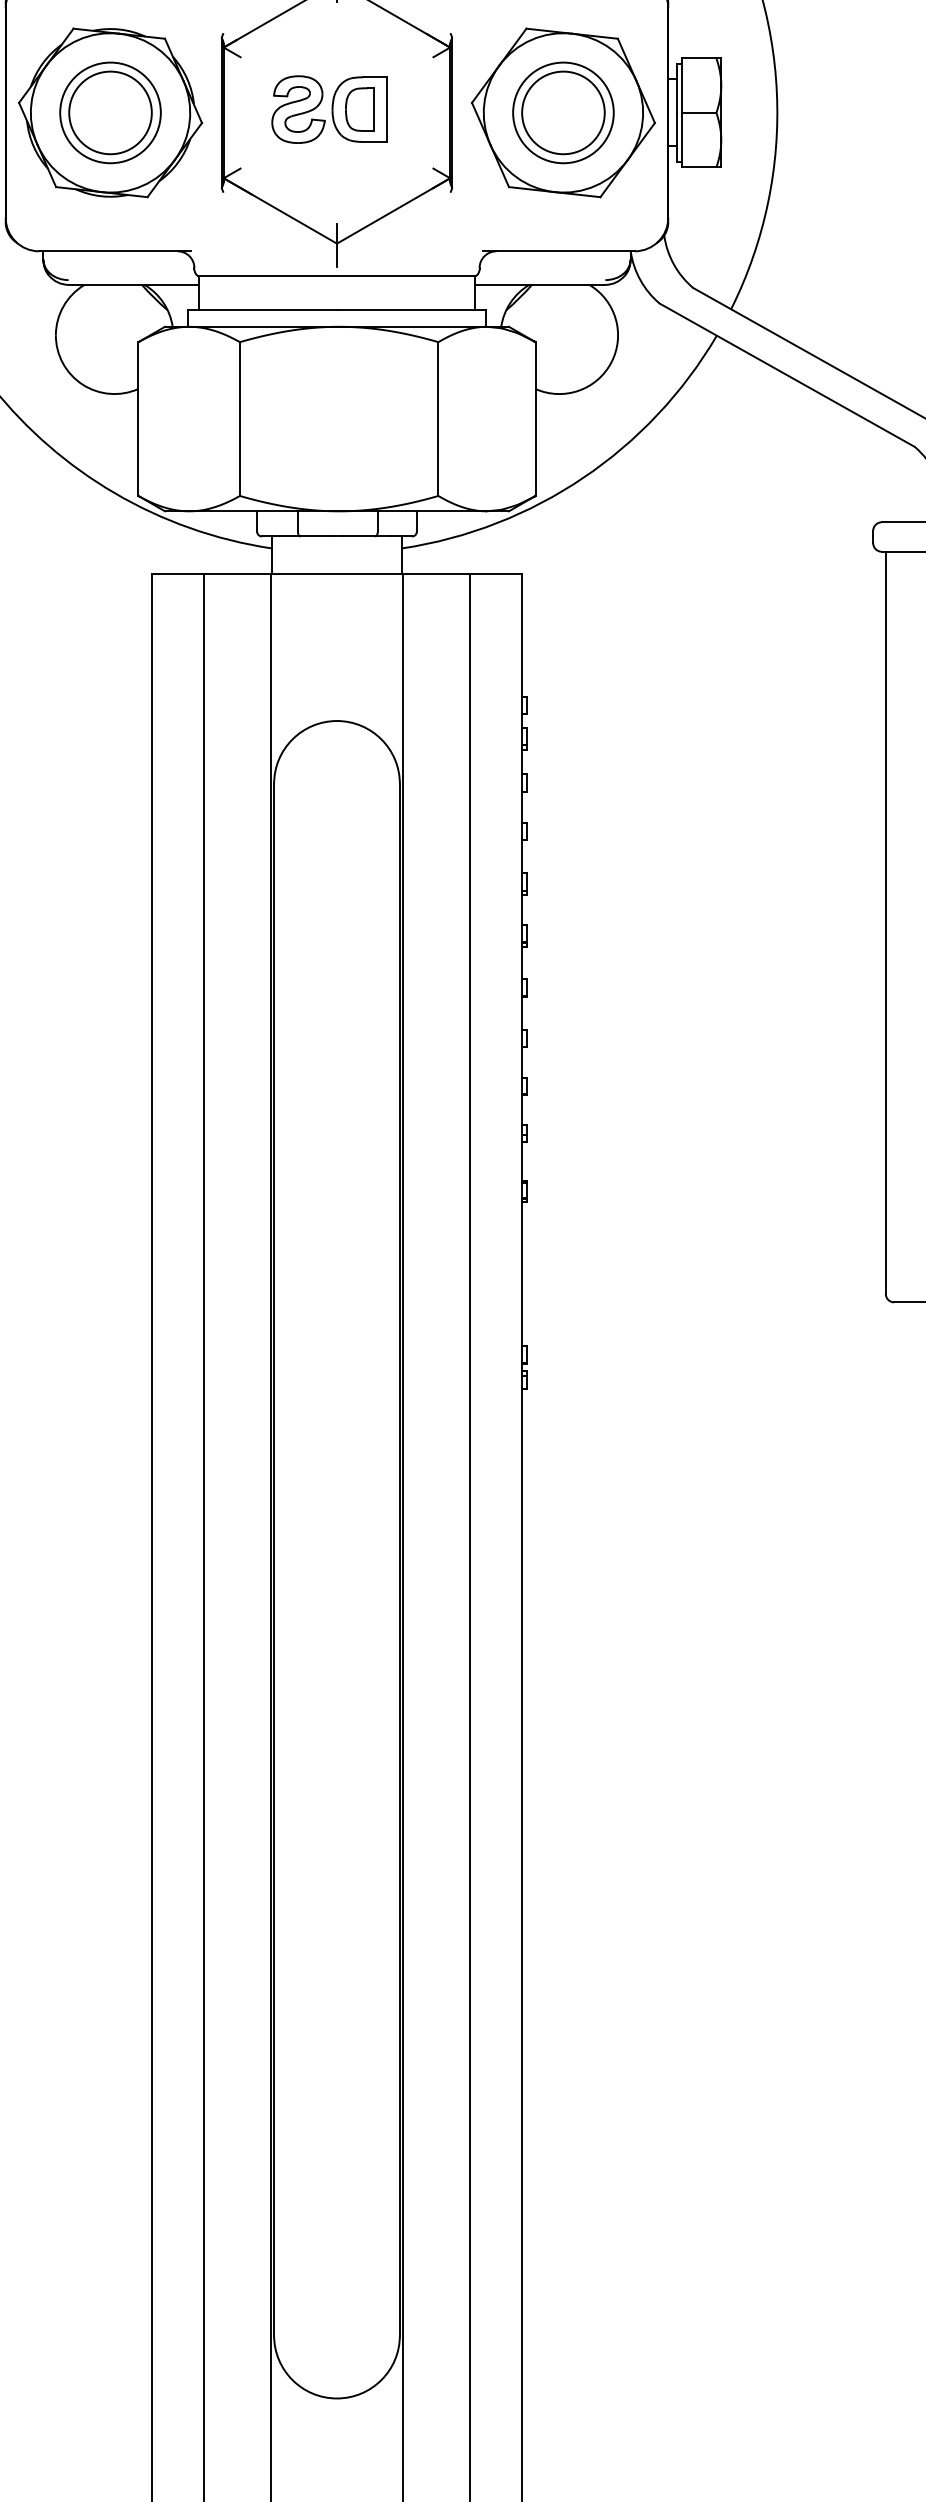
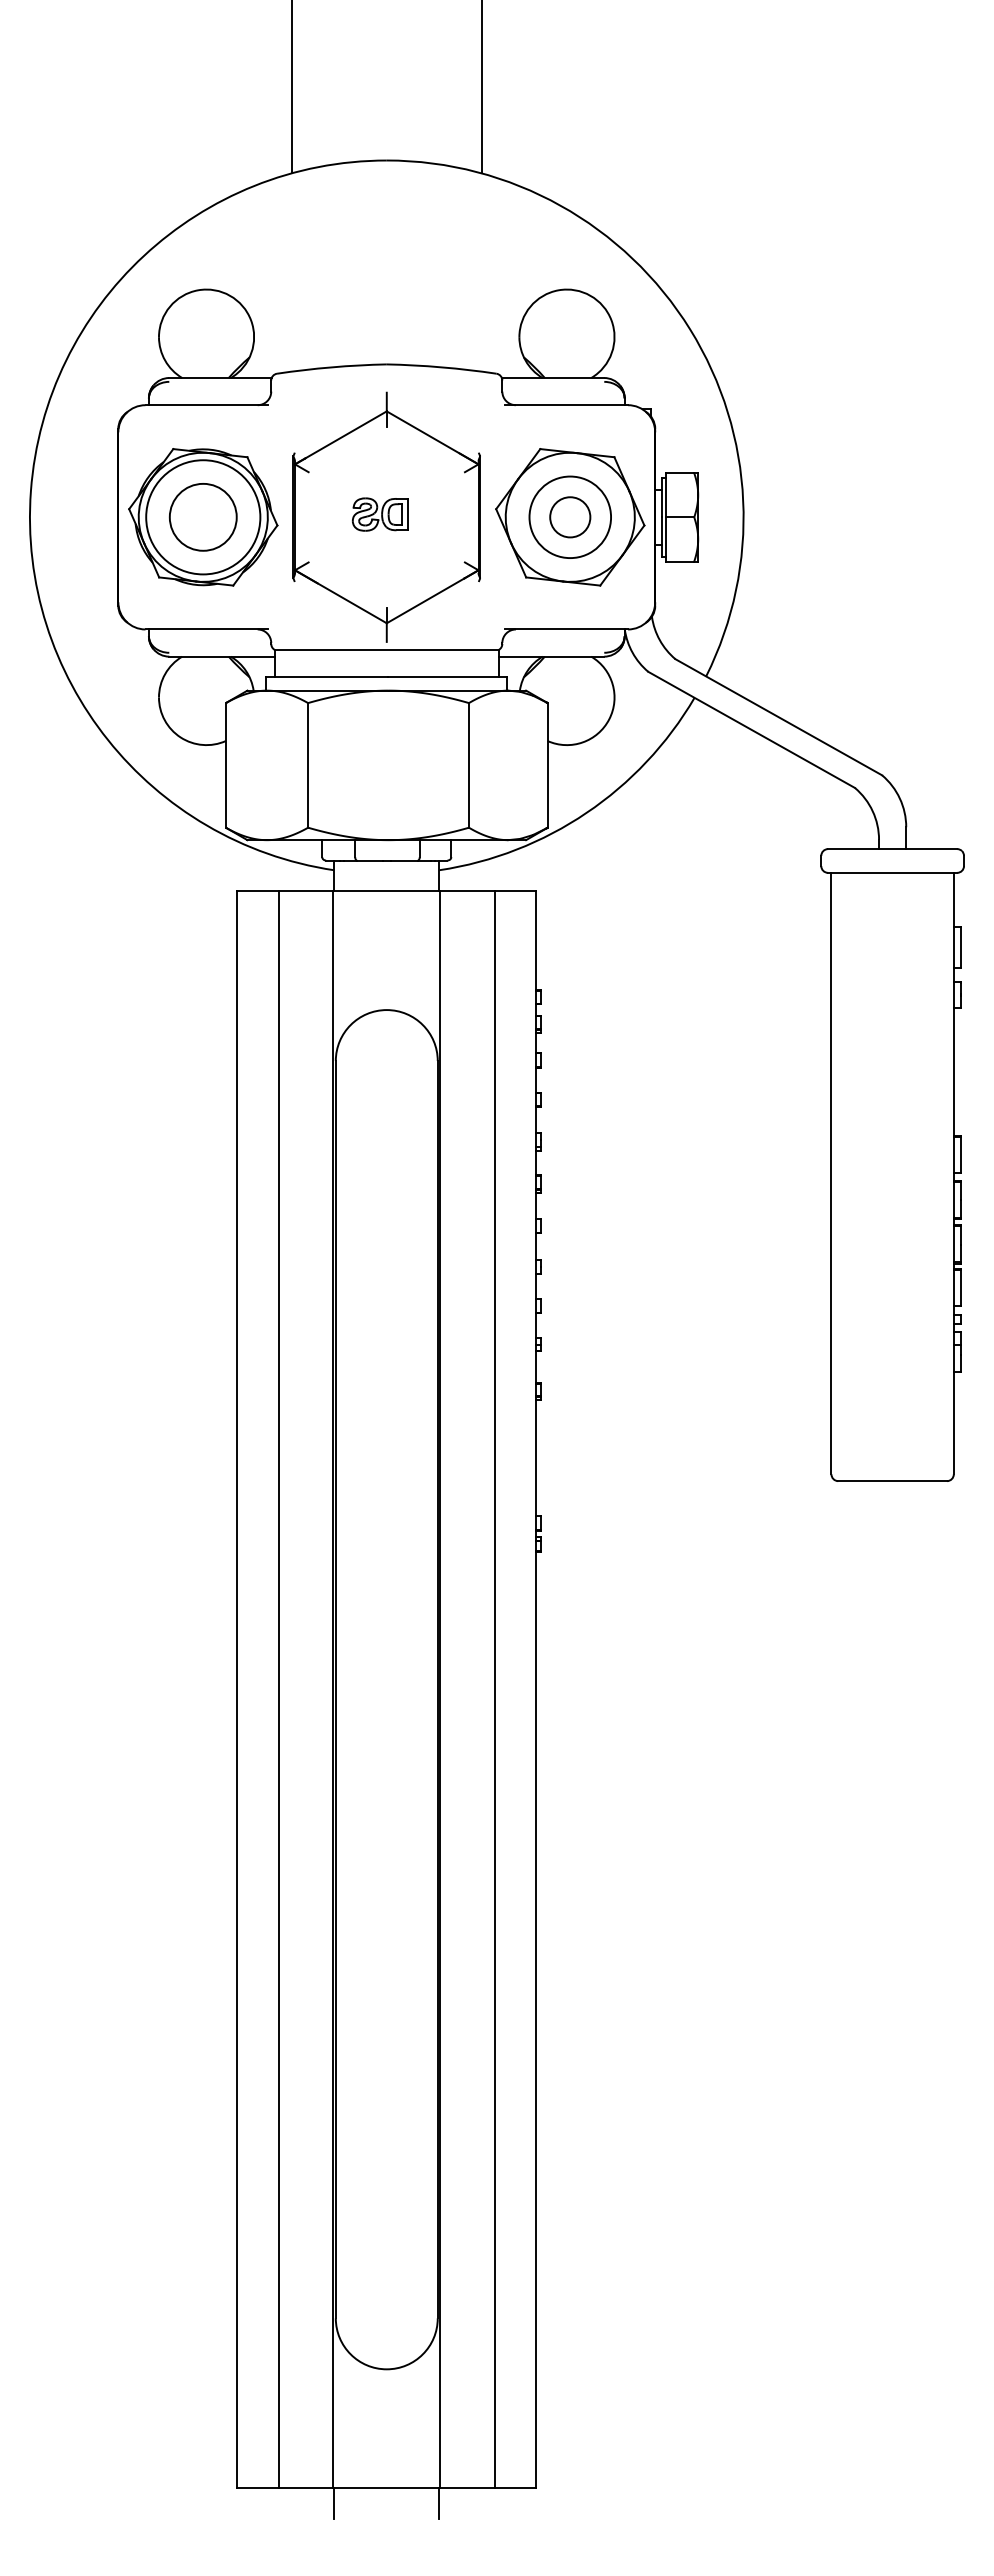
part: (329, 109) -> (380, 514), size x0.6
circle: (562, 111) -> (569, 516), size x0.6
circle: (110, 113) -> (203, 517), size x1.4

